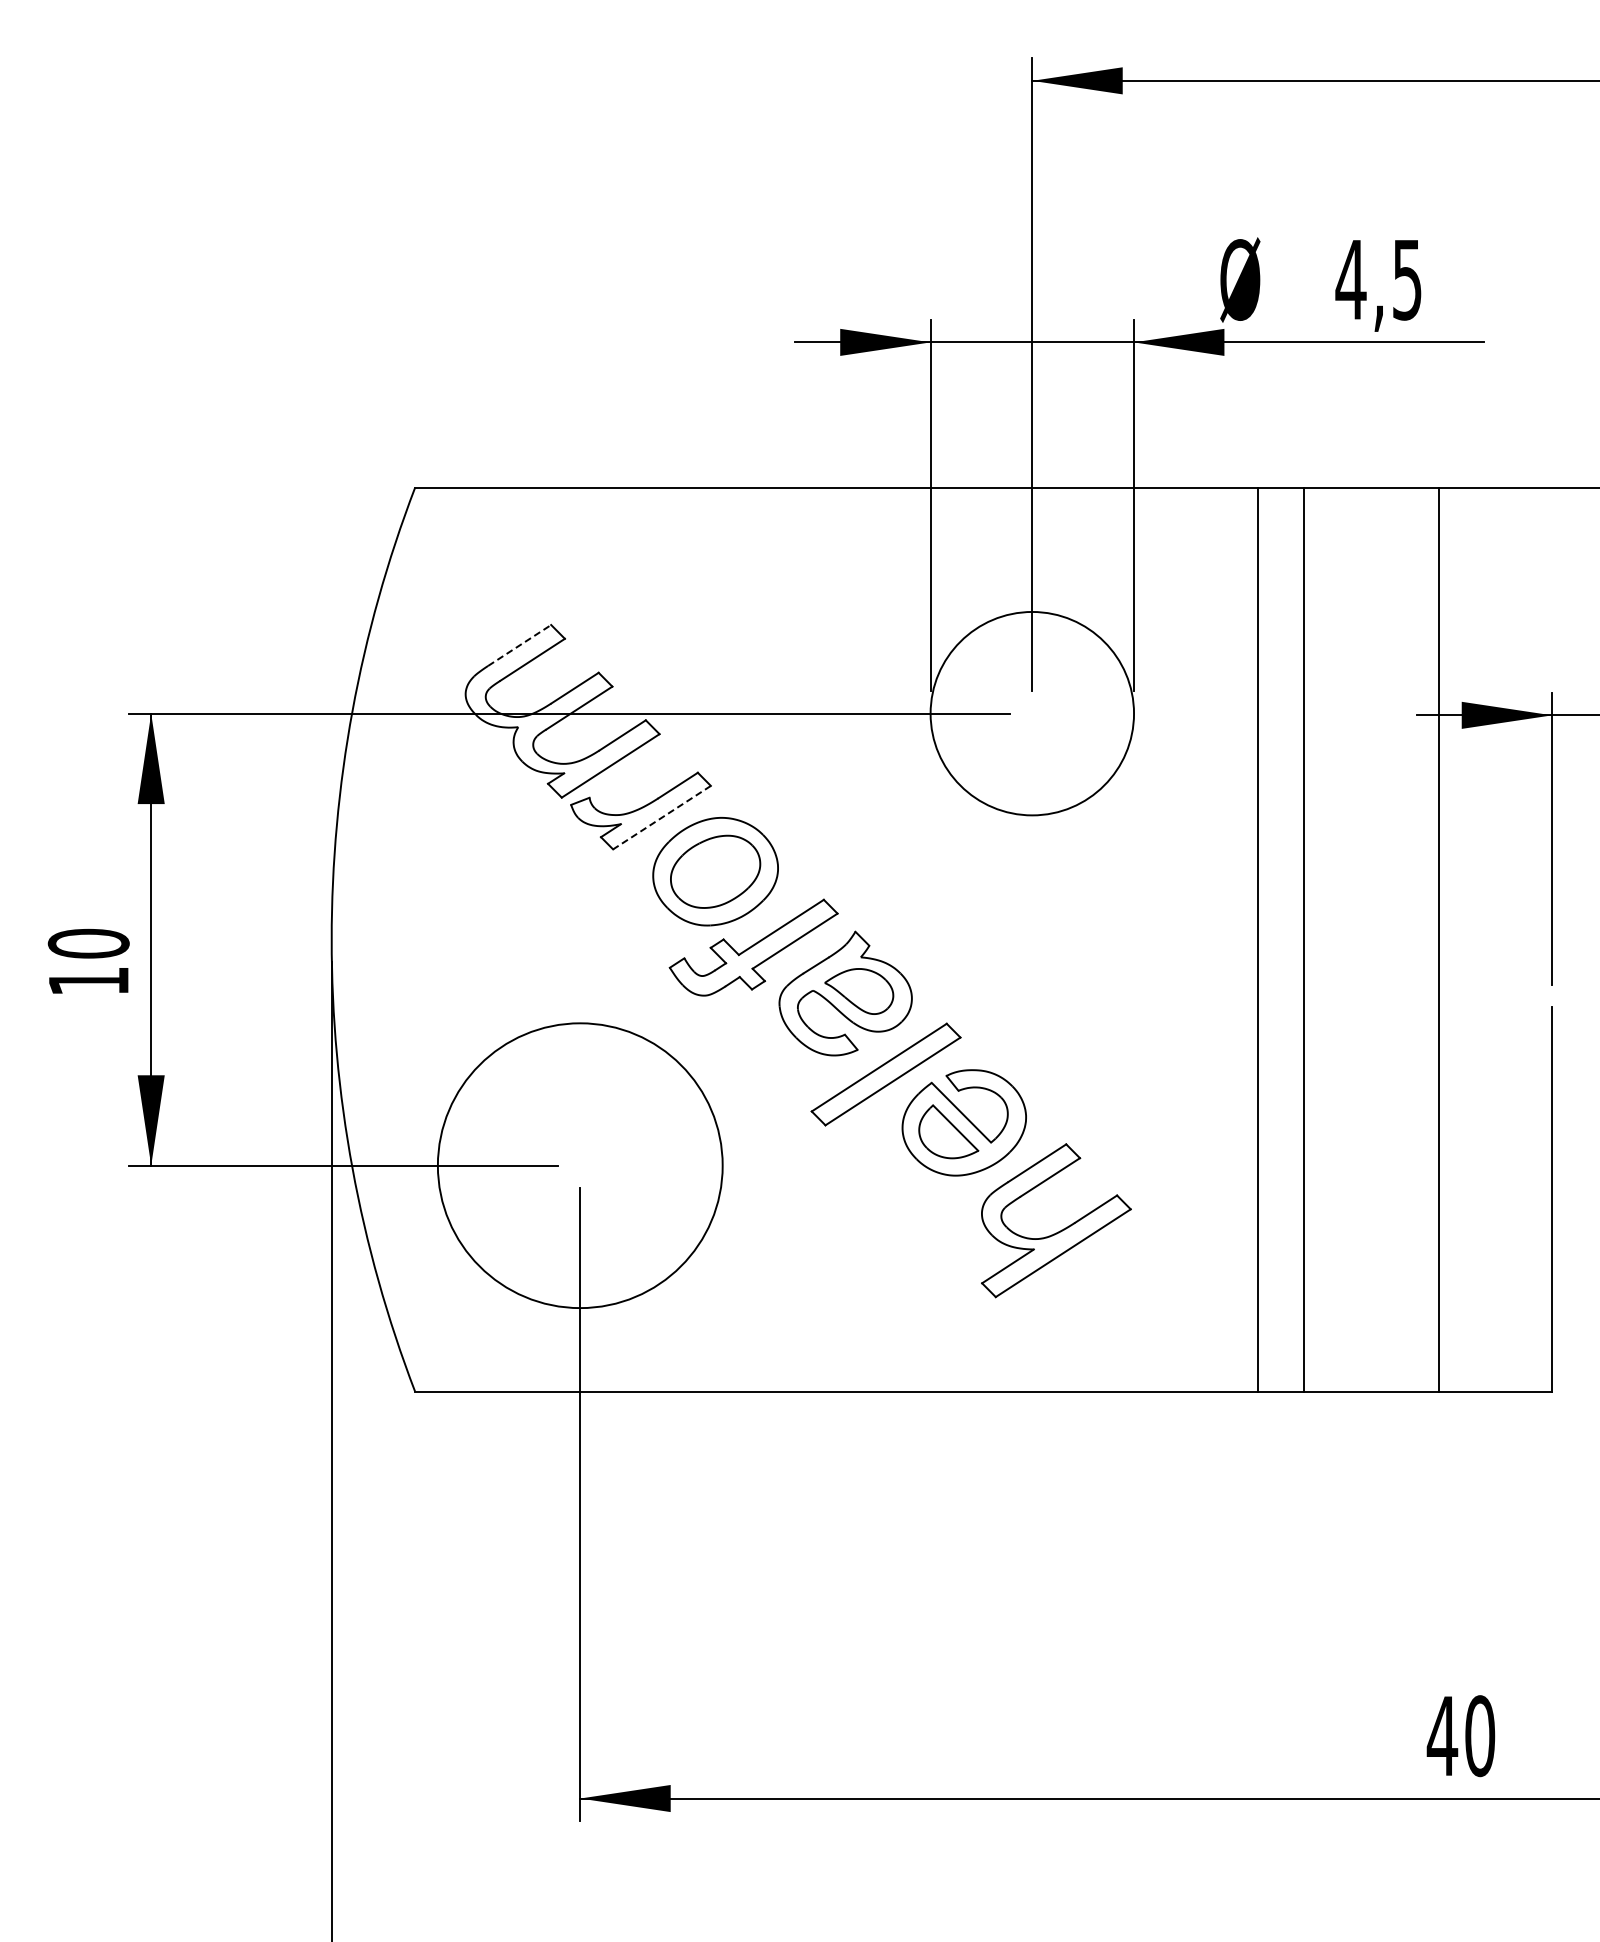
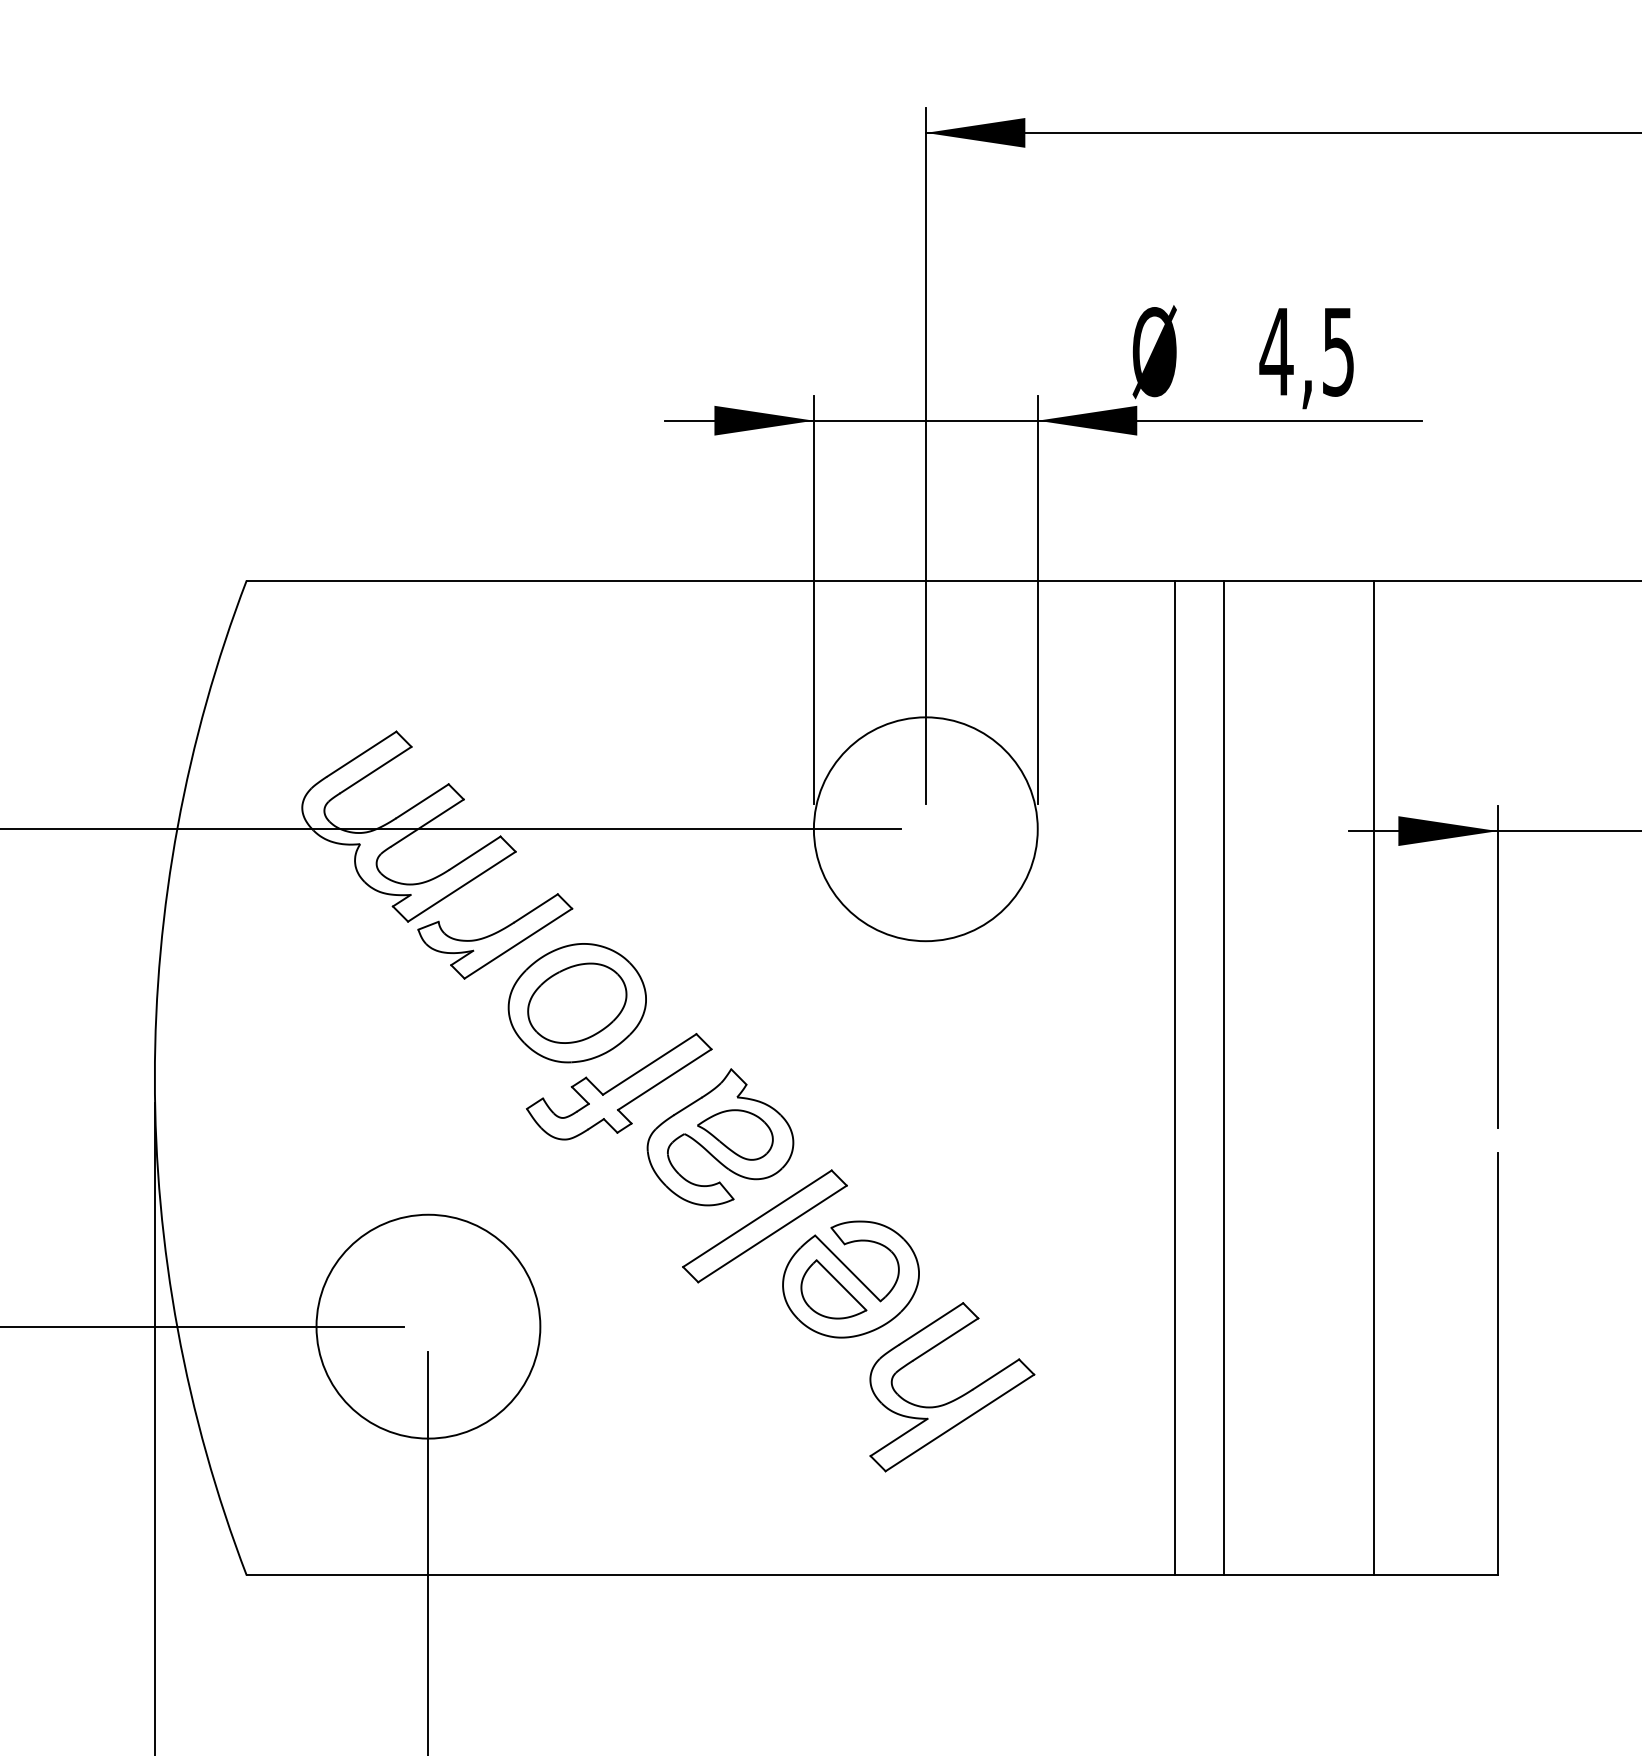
line: (519, 645) -> (361, 754), dashed -> solid
line: (661, 817) -> (517, 943), dashed -> solid
circle: (580, 1165) -> (428, 1326), size x0.71

